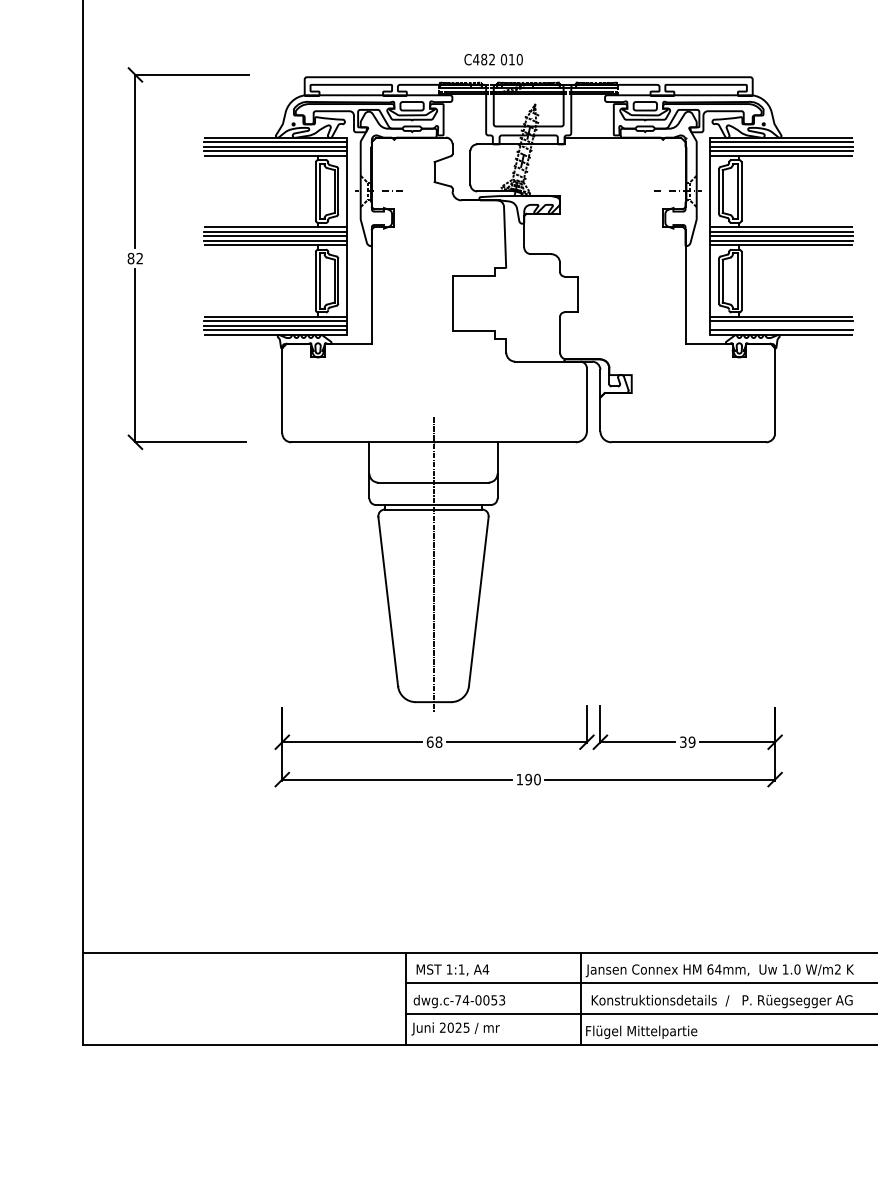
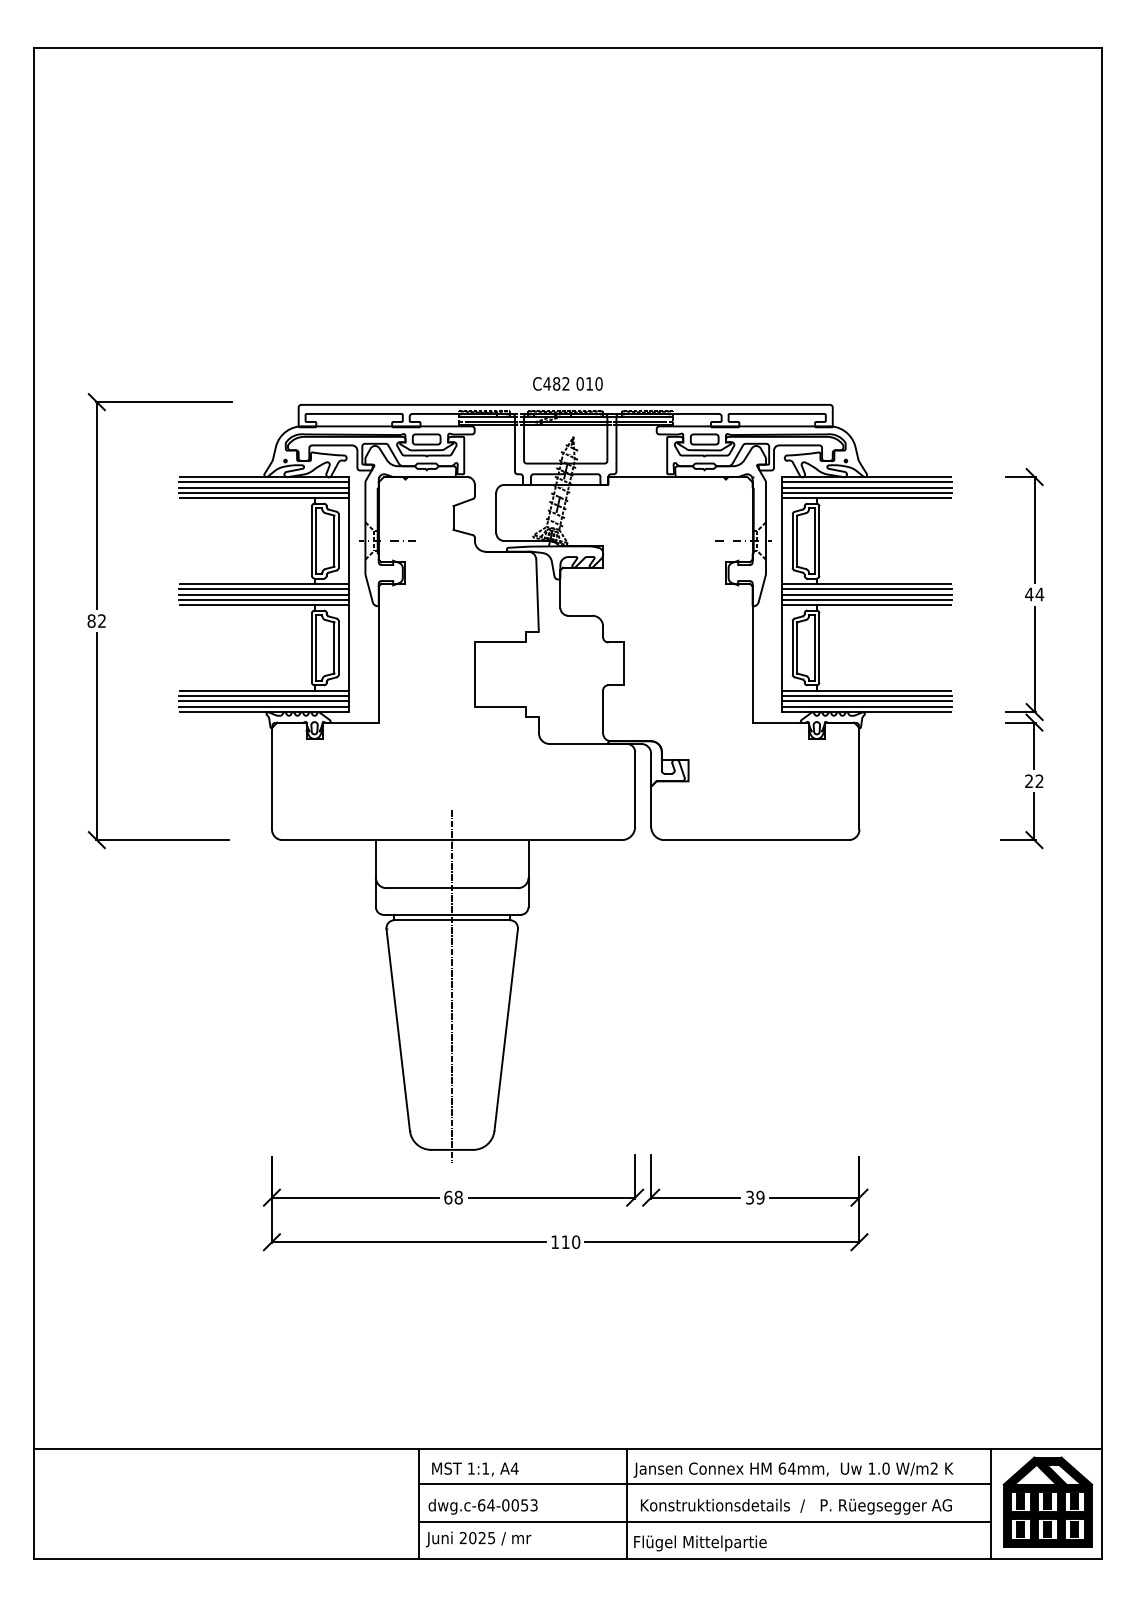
text: (493, 59) -> (567, 383), moved
line: (781, 326) -> (867, 701), added
text: (528, 779) -> (565, 1242), 190 -> 110
text: (458, 1000) -> (481, 1505), dwg.c-74-0053 -> dwg.c-64-0053

